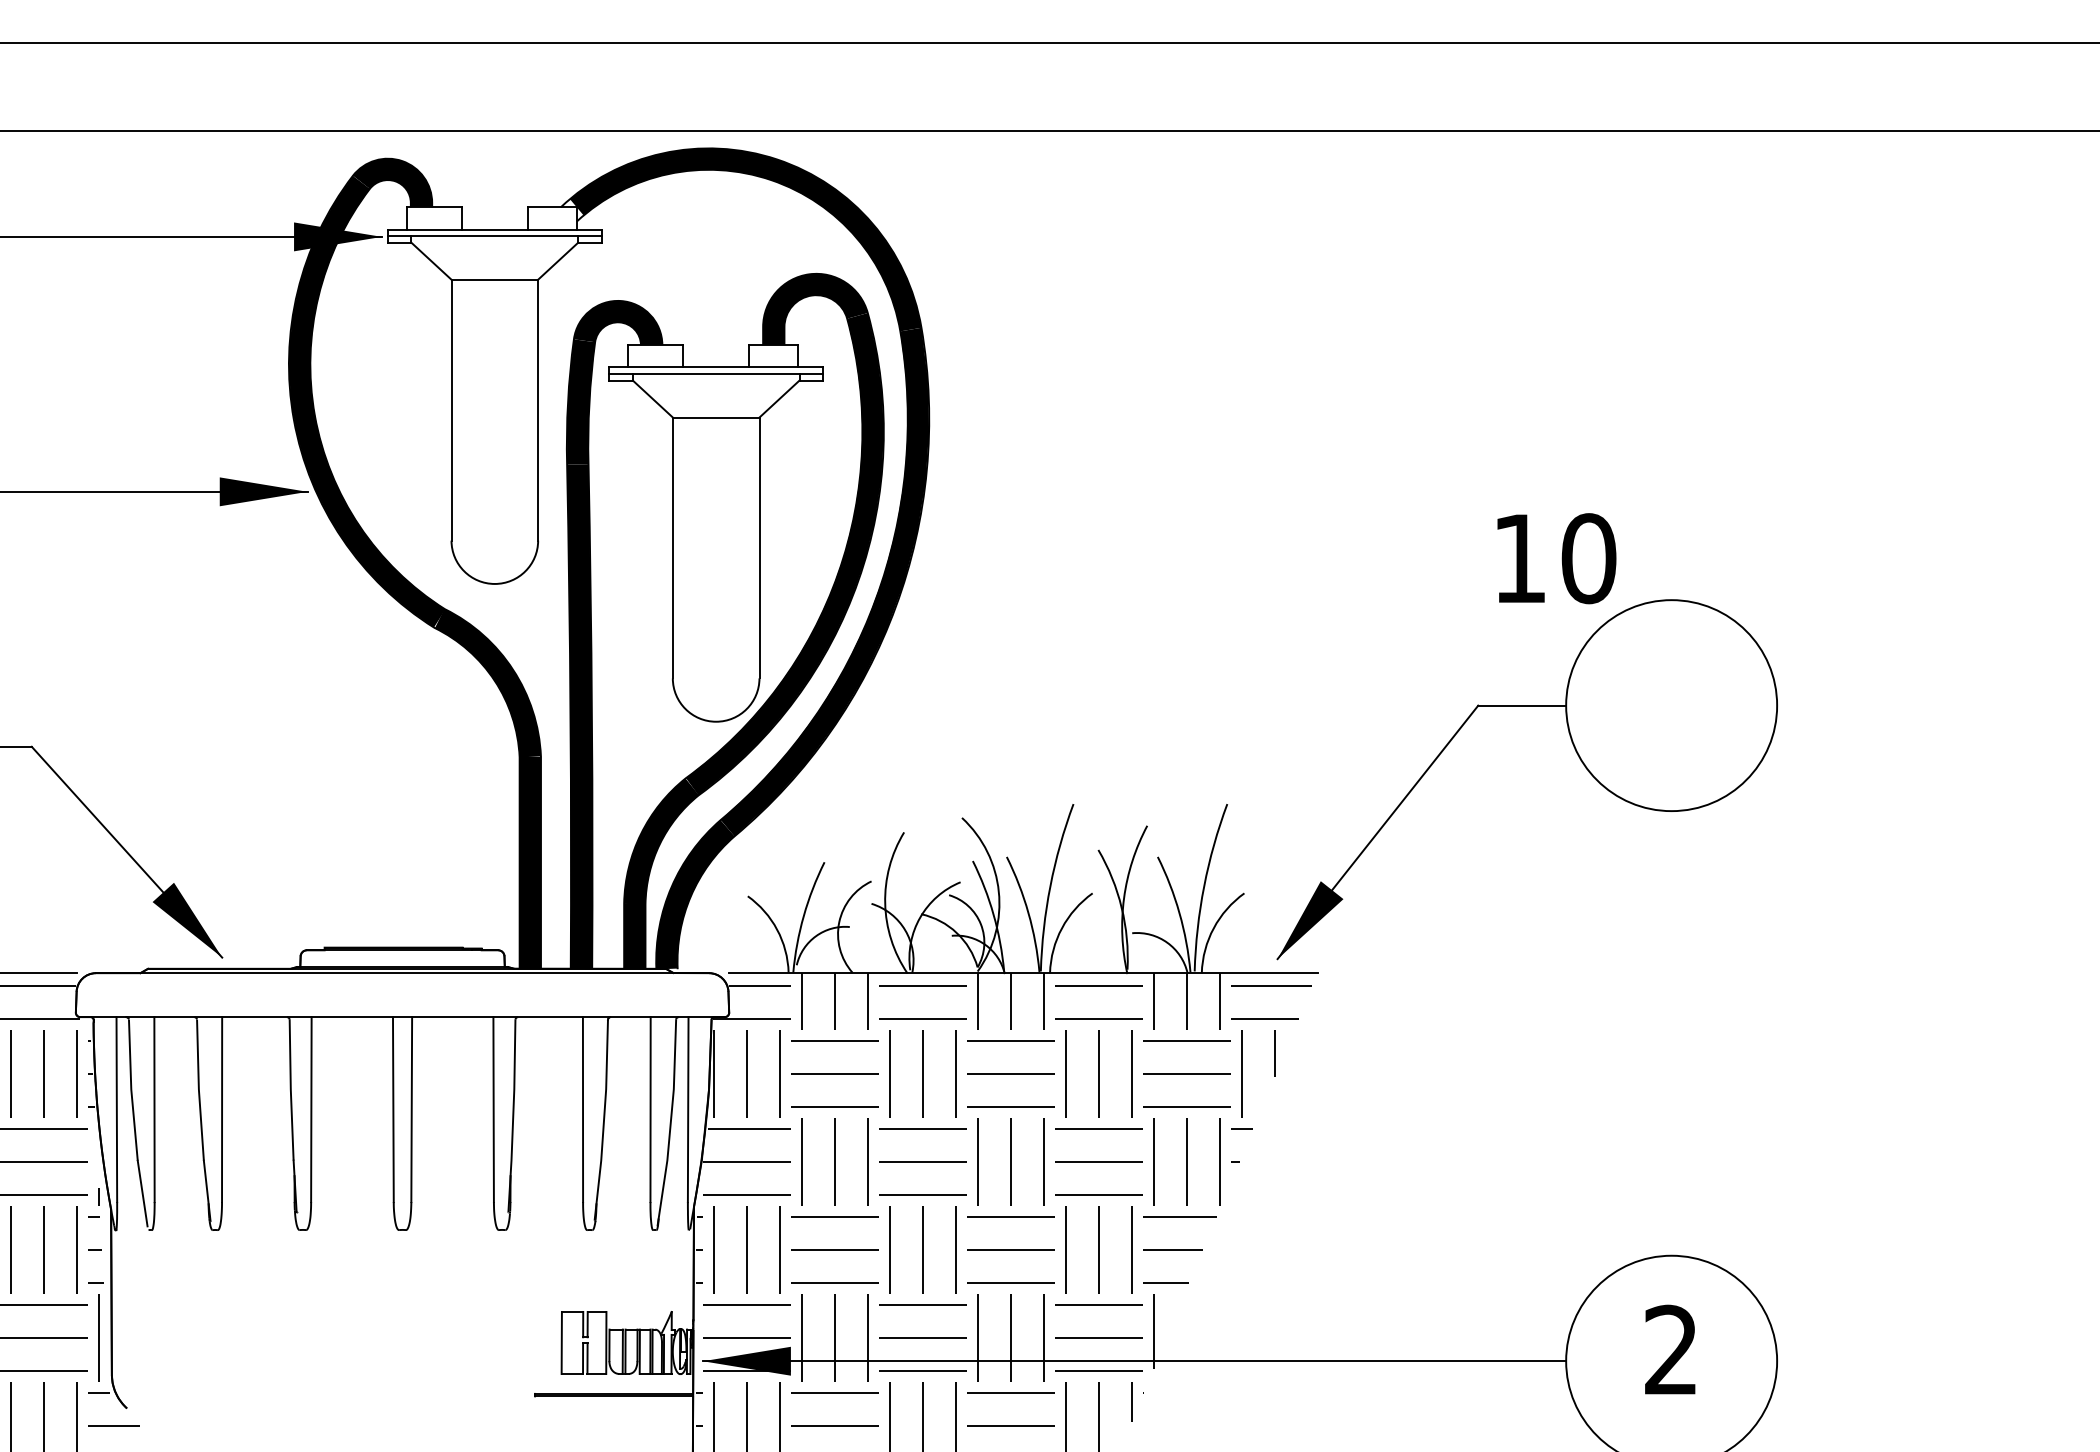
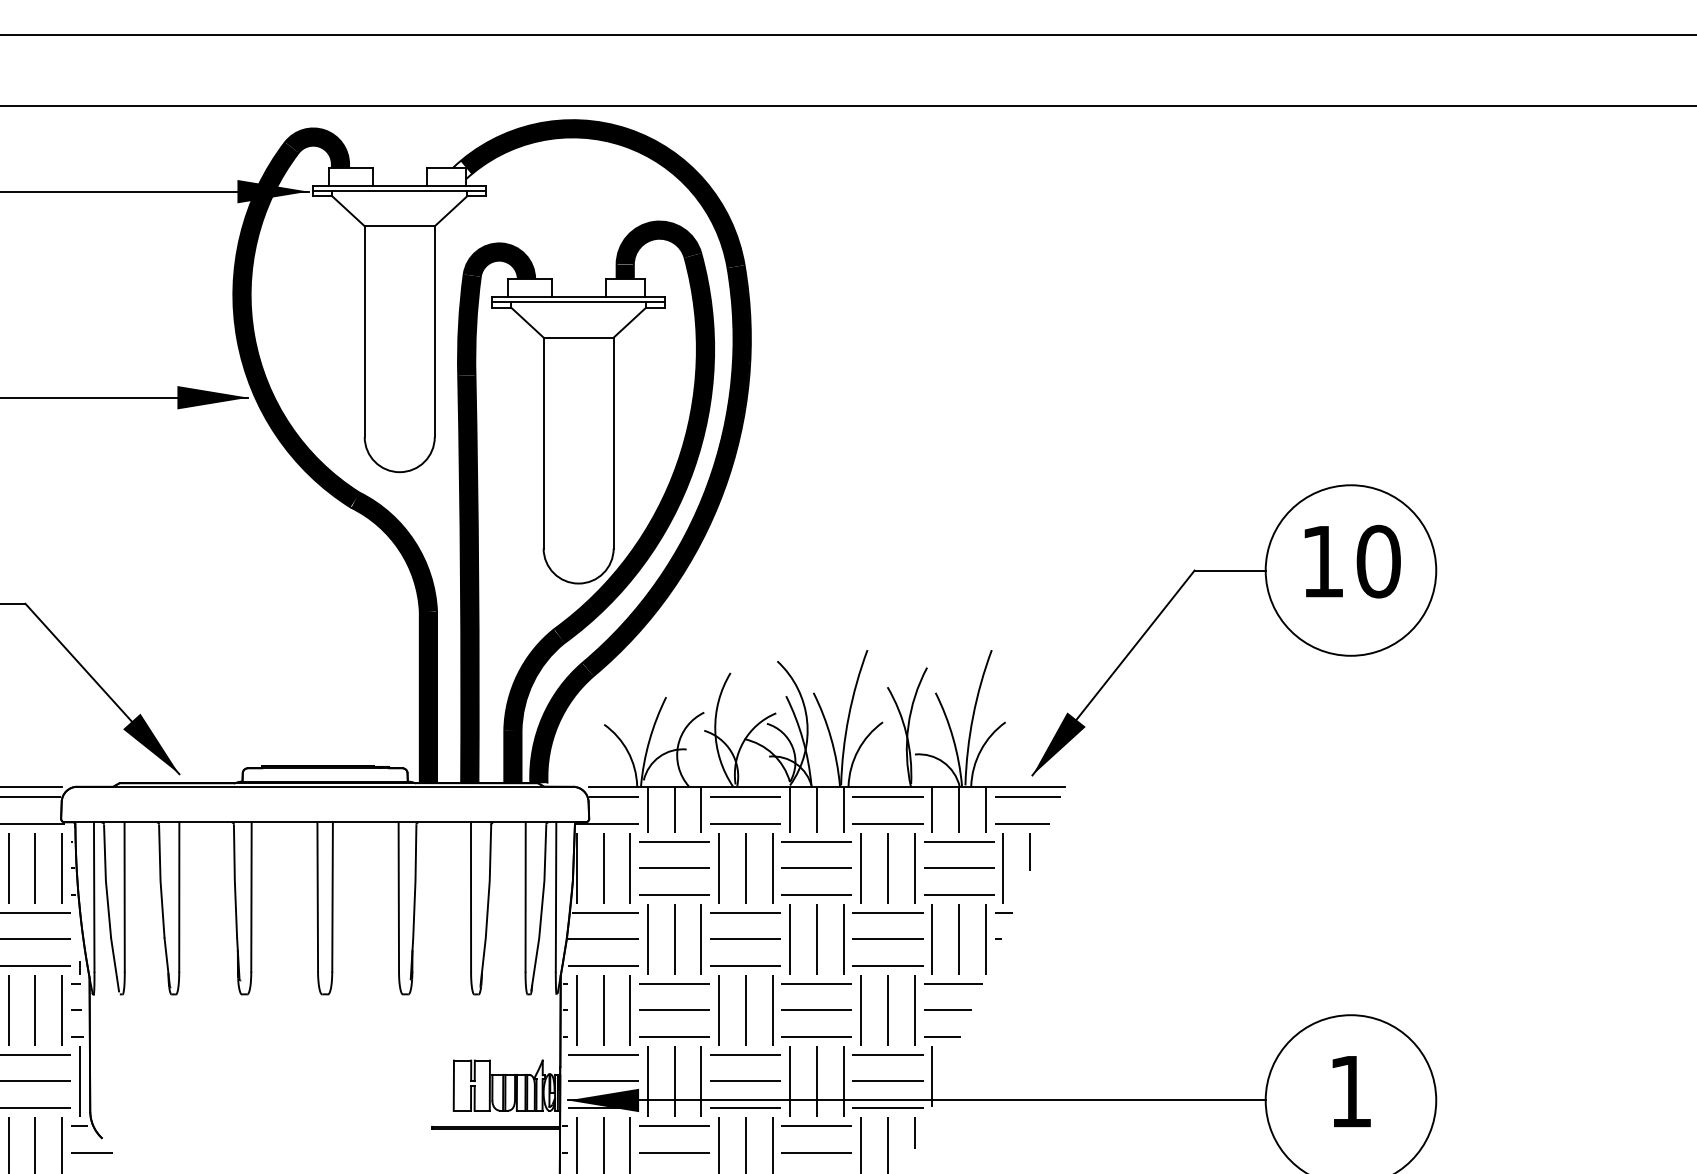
text: (1556, 558) -> (1352, 561), moved
text: (1670, 1349) -> (1350, 1090), 2 -> 1

